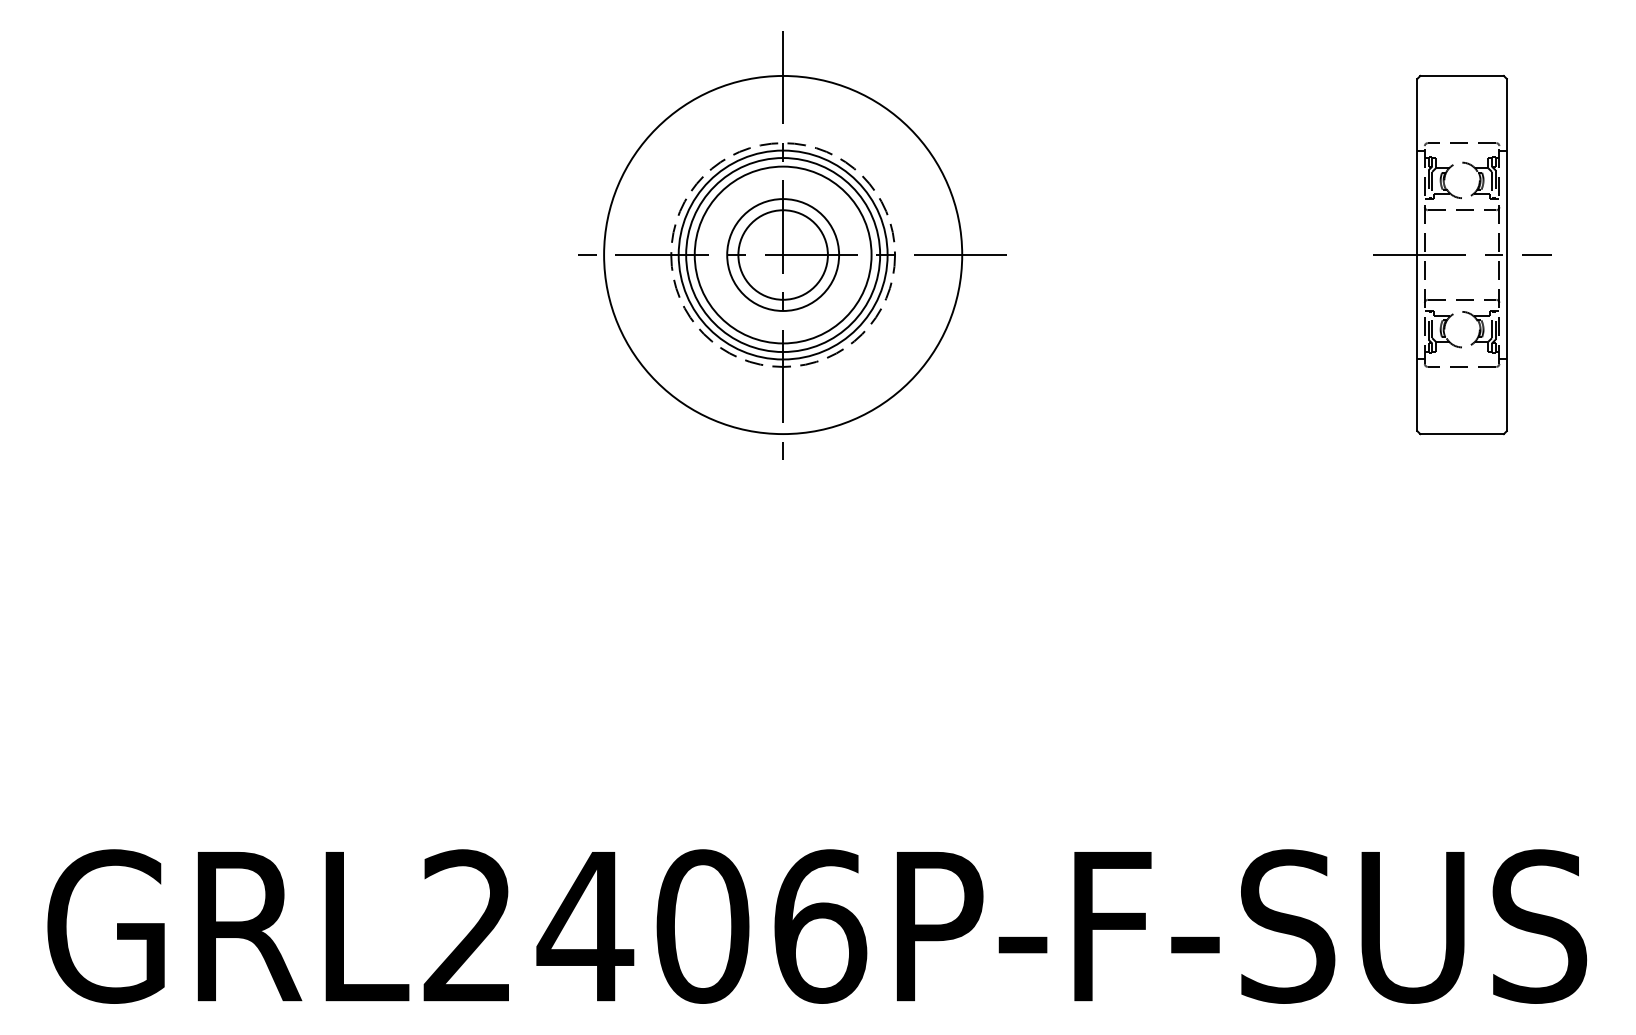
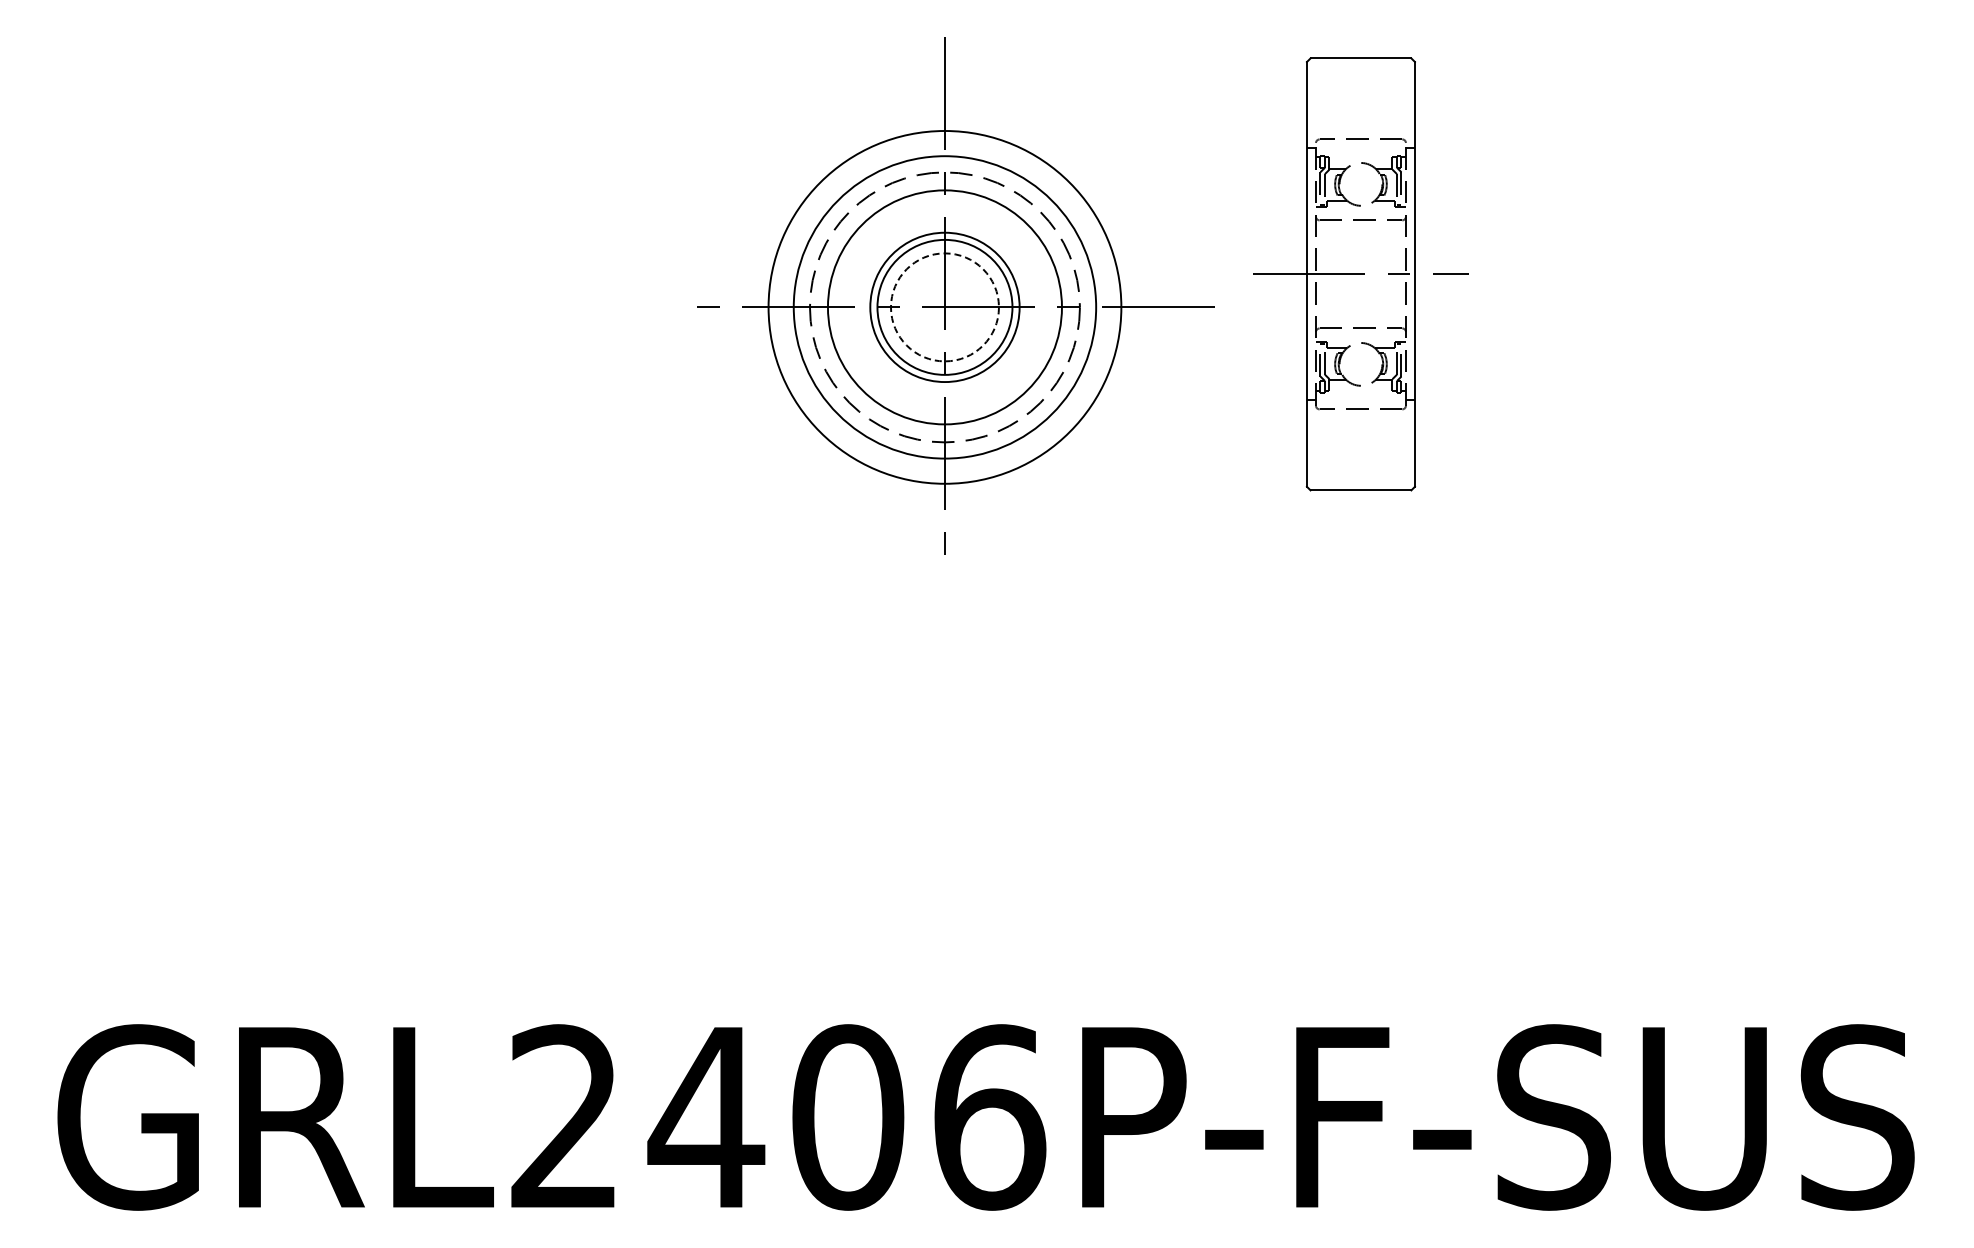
circle: (782, 255) -> (944, 307), size x0.7
circle: (782, 255) -> (944, 307), size x0.7
circle: (782, 255) -> (944, 307), size x1.4
circle: (782, 255) -> (944, 307), solid -> dashed
part: (1461, 255) -> (1360, 274), moved

